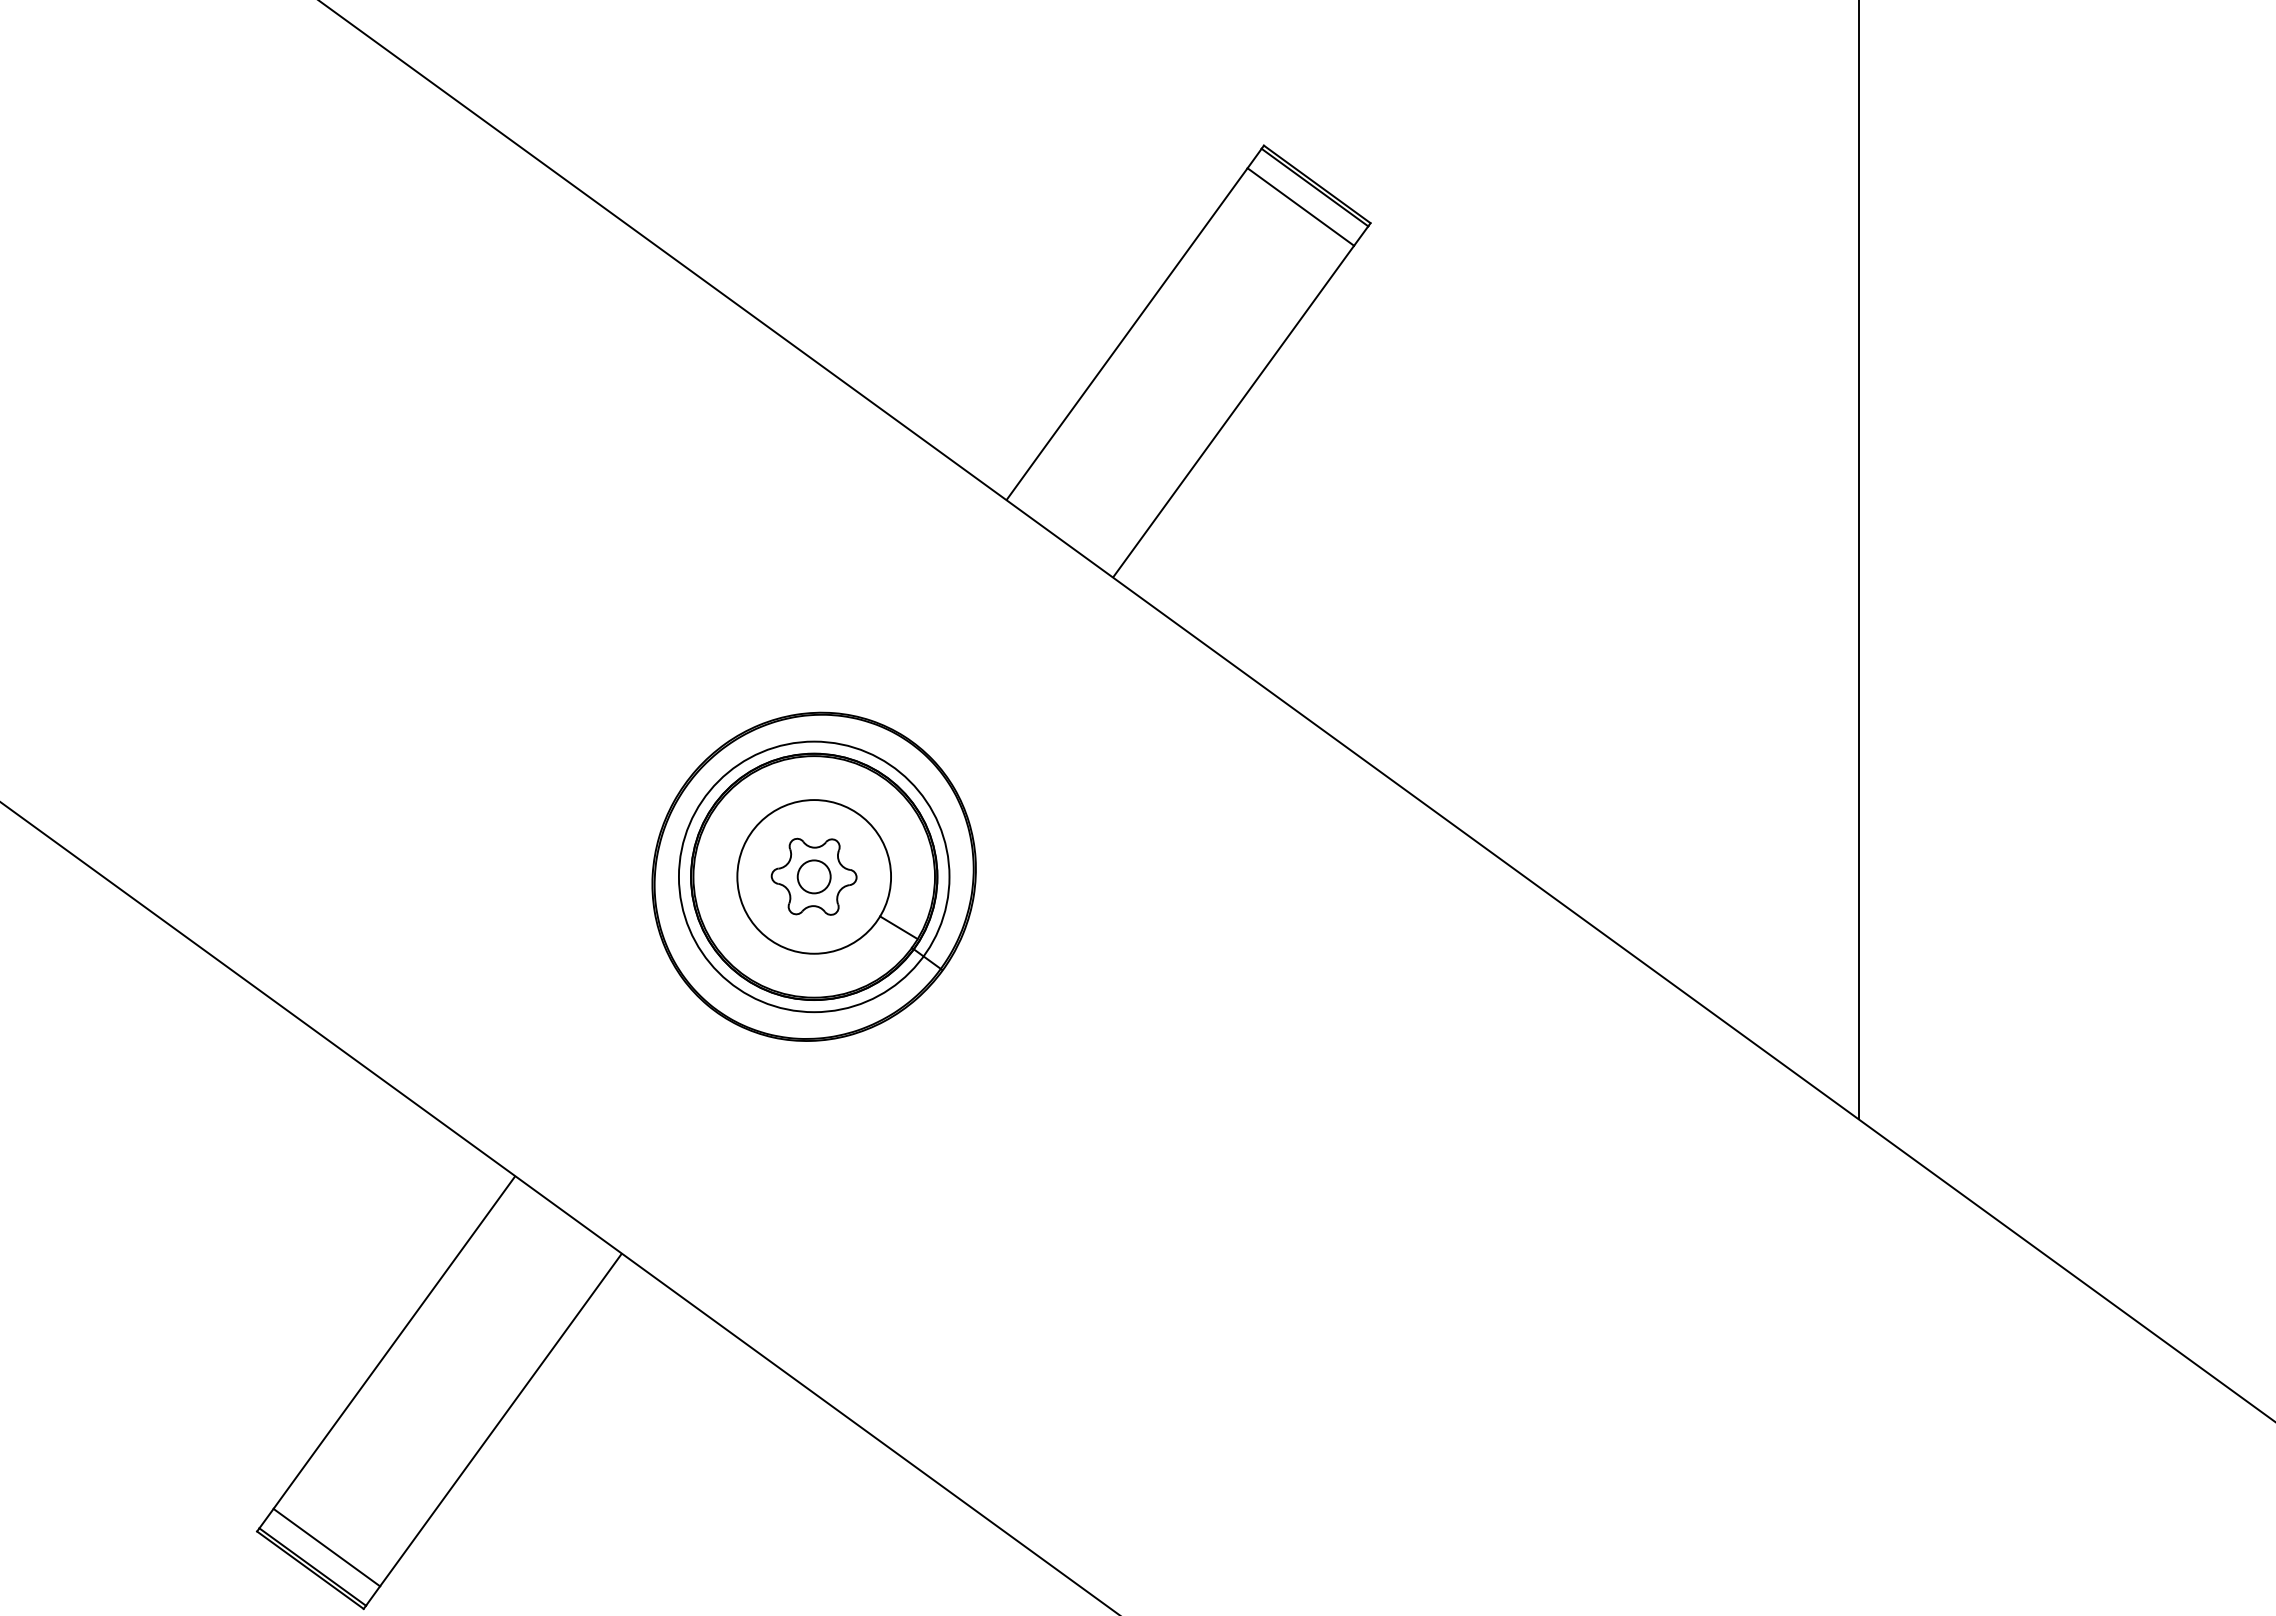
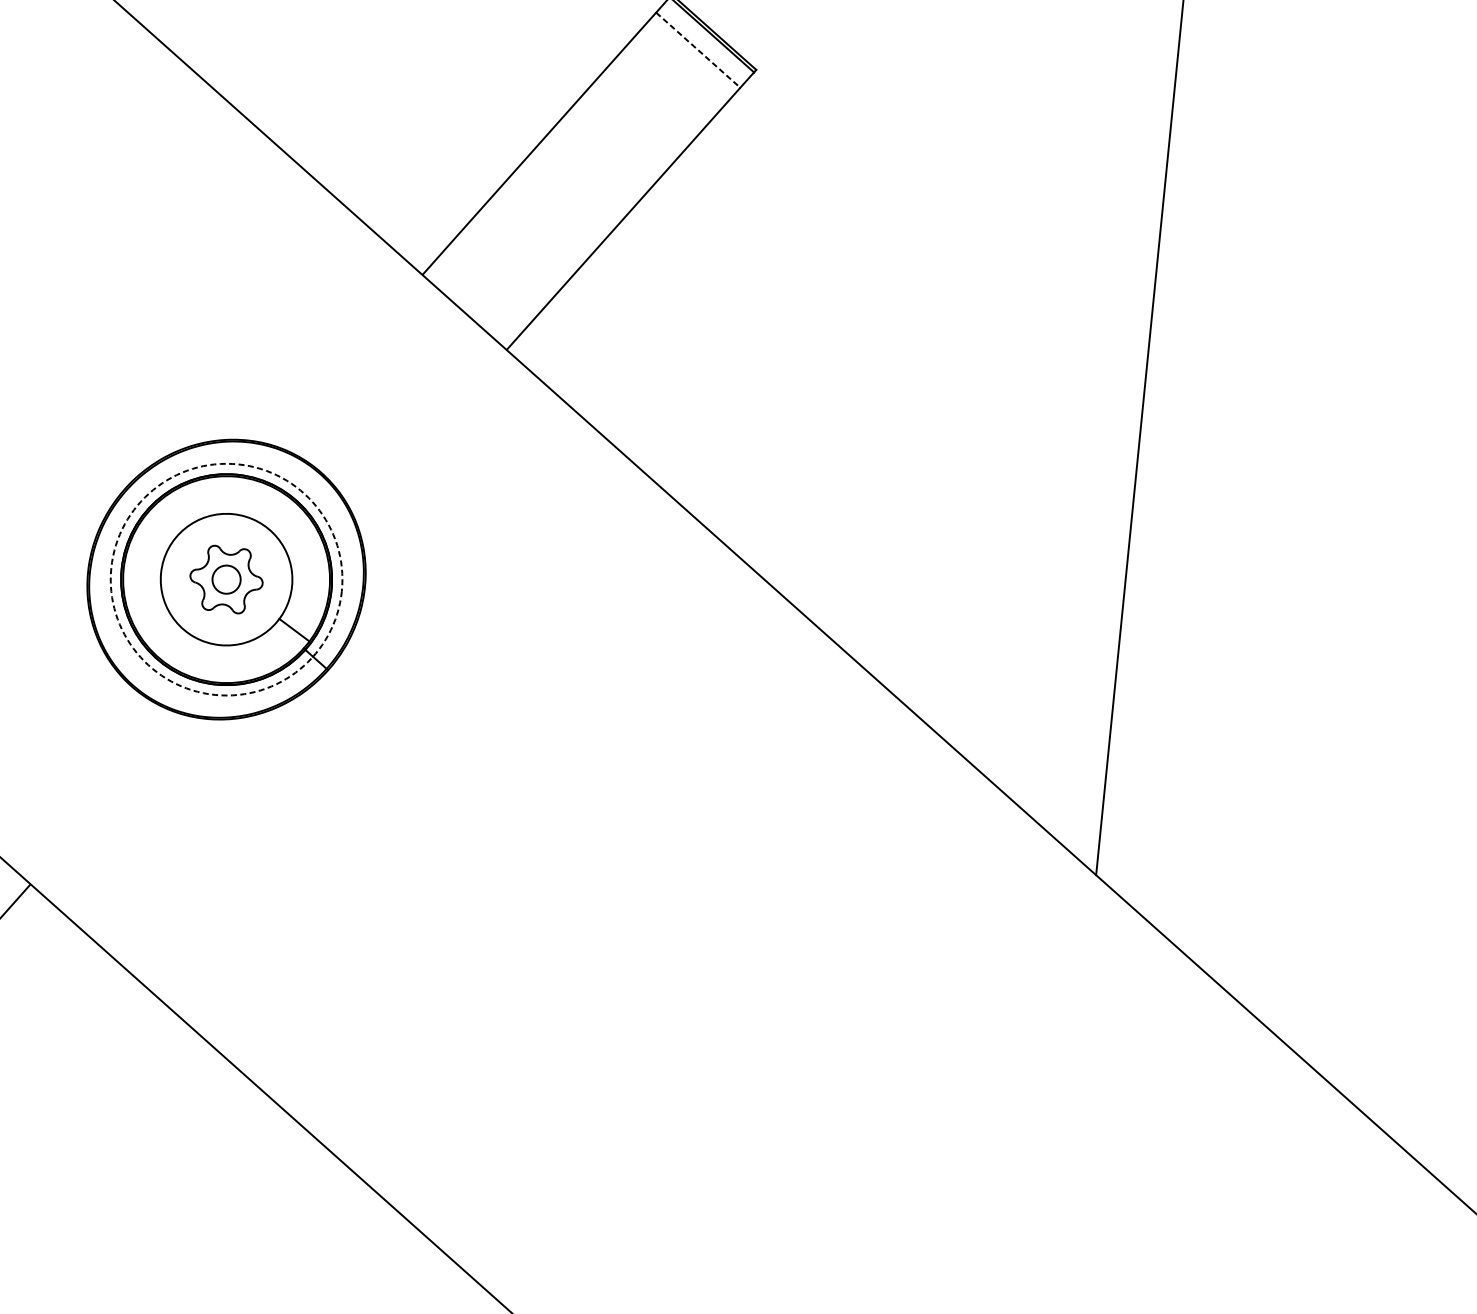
line: (1300, 207) -> (697, 50), solid -> dashed
circle: (813, 876) -> (226, 579), solid -> dashed

